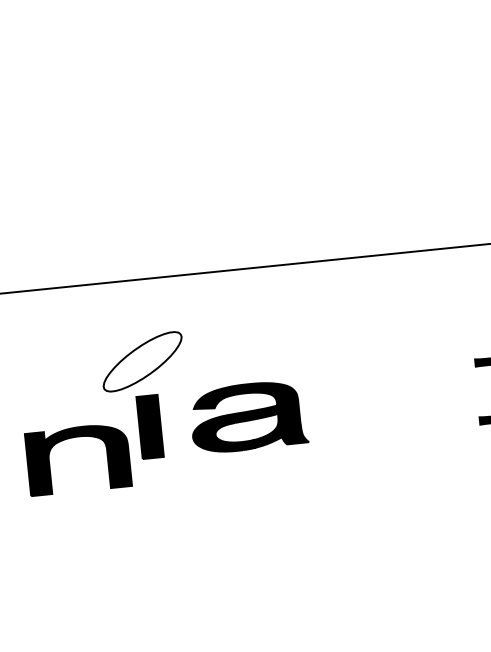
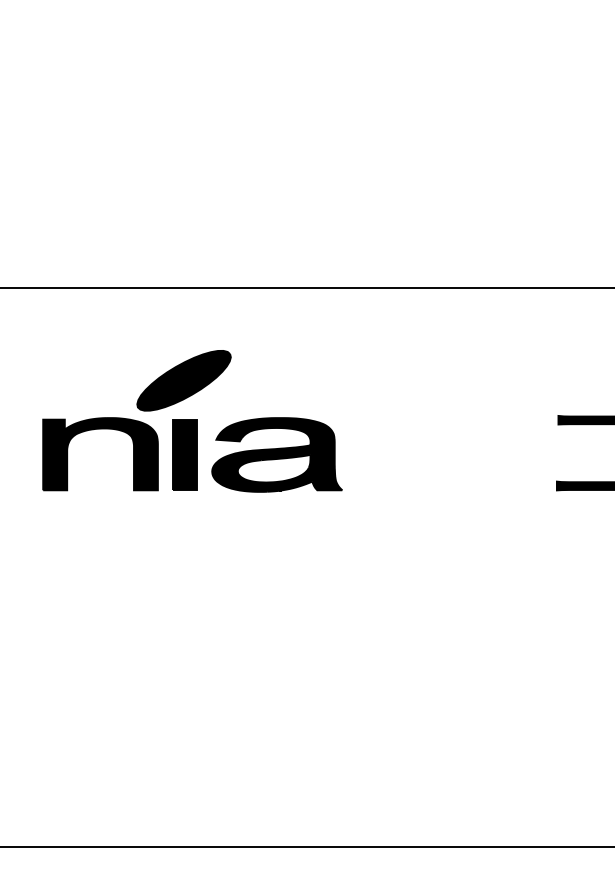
fill: (142, 361) -> (183, 380), added
part: (248, 416) -> (276, 454), moved
part: (76, 437) -> (100, 429), moved

